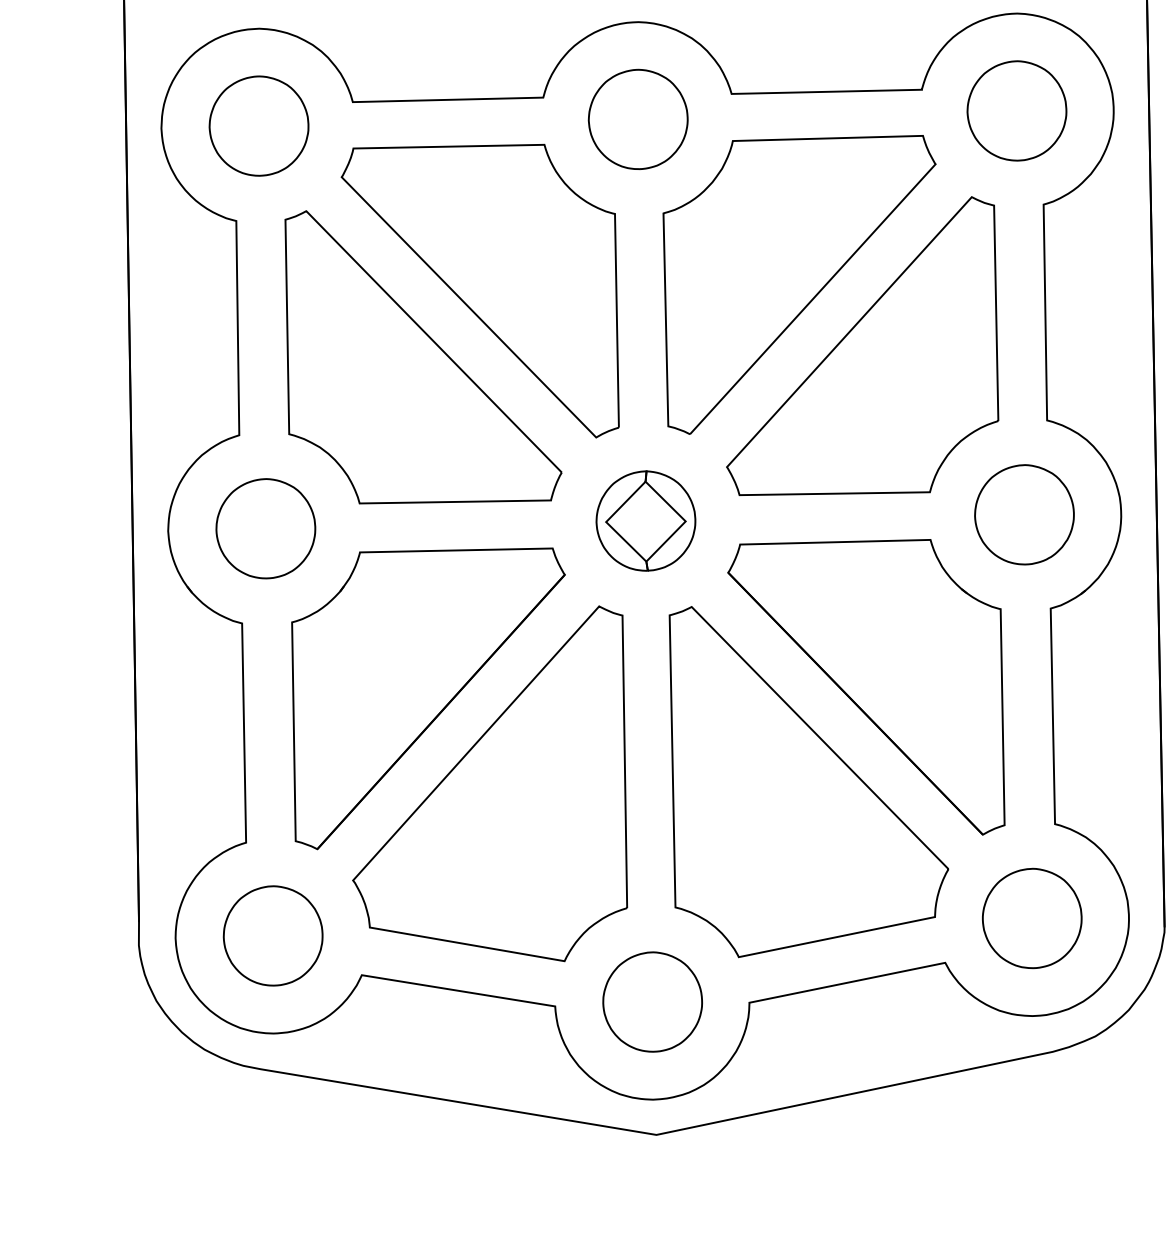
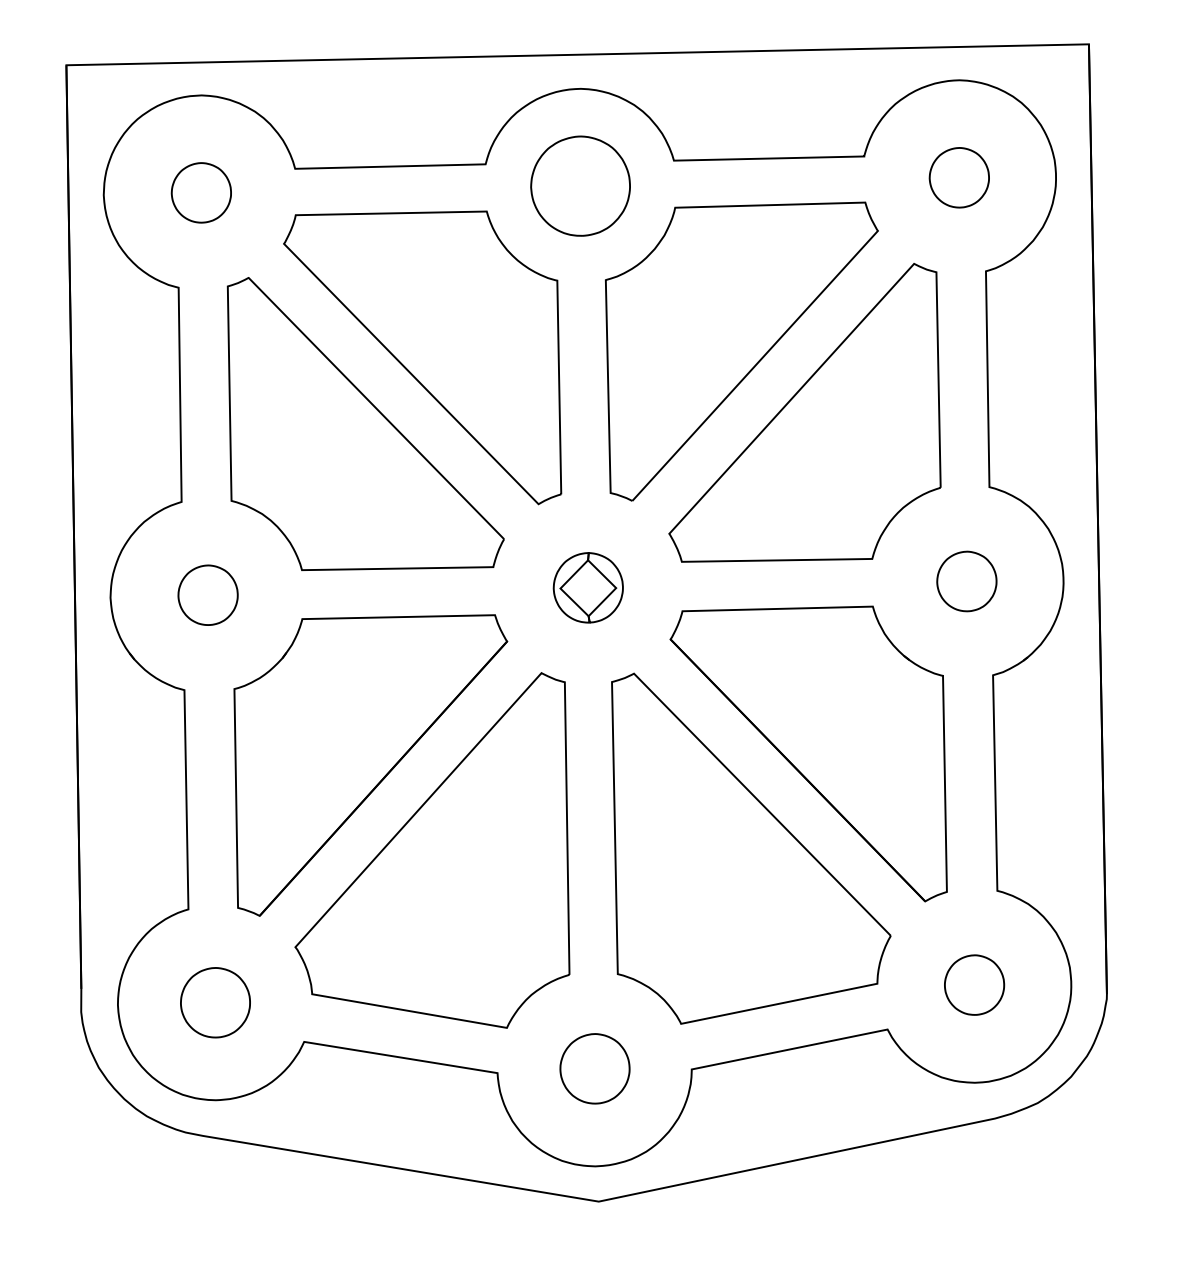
part: (1017, 110) -> (959, 177), size x0.6
part: (259, 125) -> (201, 192), size x0.6
part: (1024, 514) -> (966, 581), size x0.6
part: (646, 520) -> (588, 587), size x0.7
part: (265, 527) -> (207, 594), size x0.6
part: (1032, 917) -> (974, 984), size x0.6
part: (273, 935) -> (215, 1002), size x0.7
part: (652, 1001) -> (594, 1068), size x0.7

